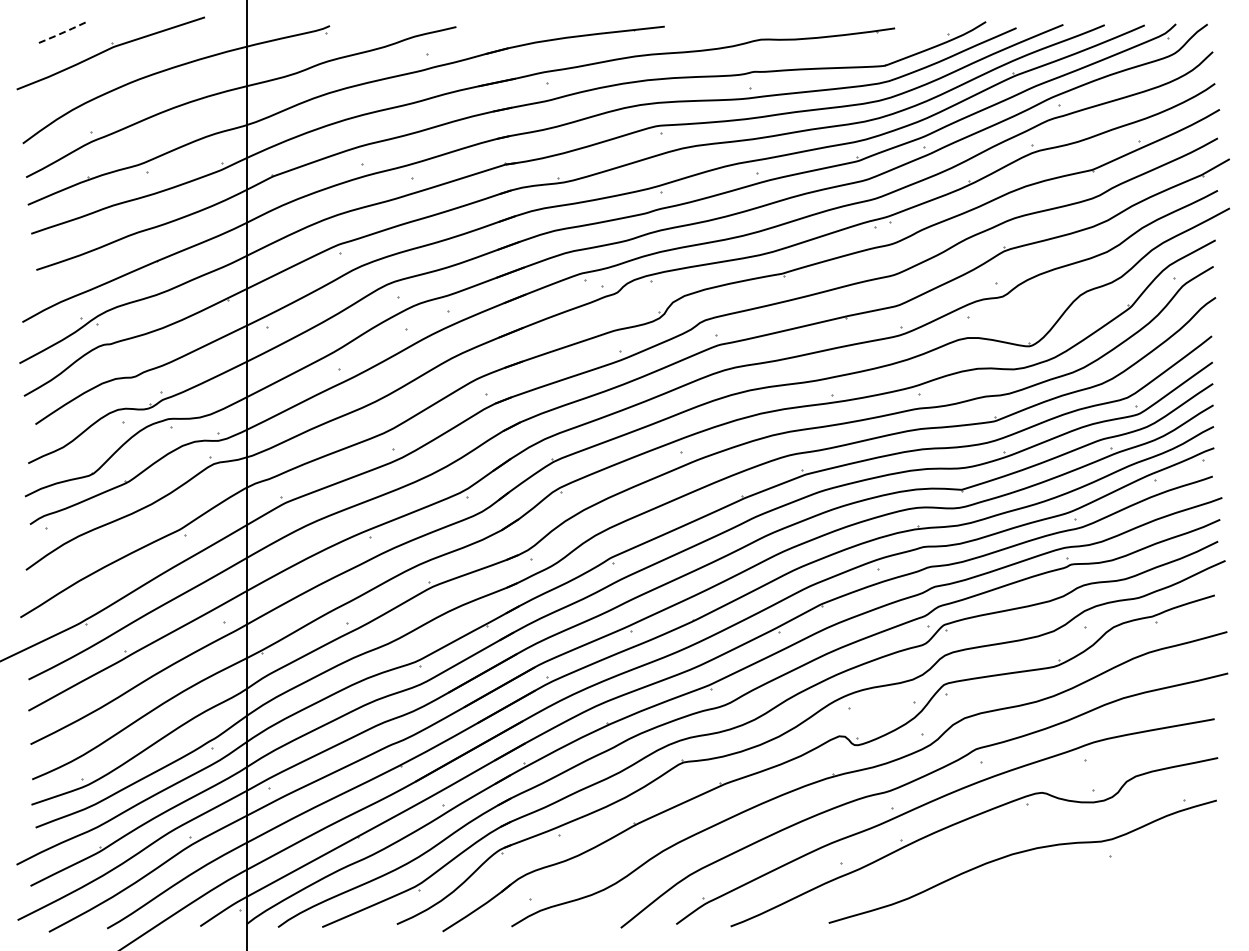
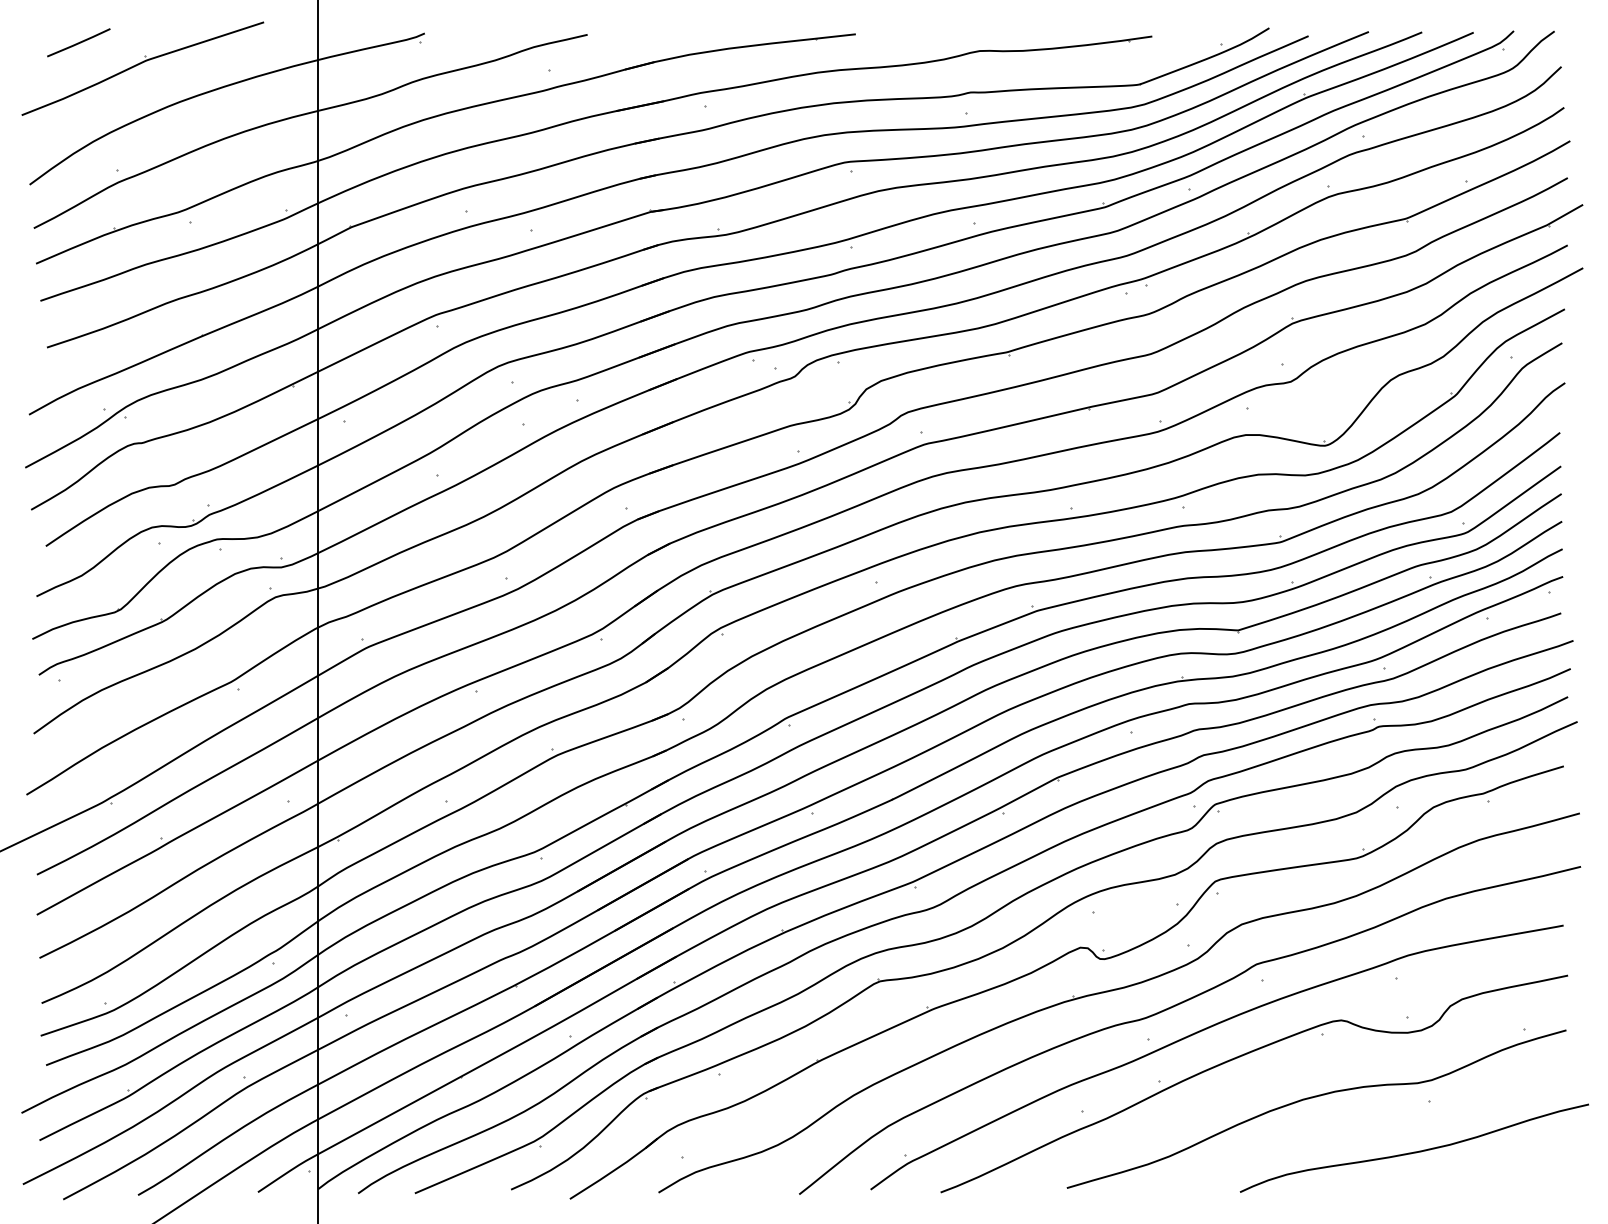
line: (60, 33) -> (78, 43), dashed -> solid
curve: (1098, 894) -> (1414, 1151), added

